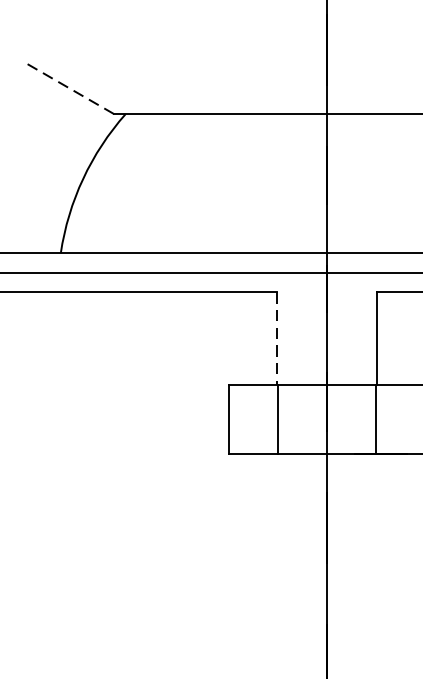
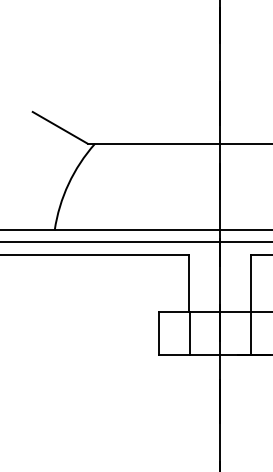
line: (70, 87) -> (60, 127), dashed -> solid
line: (277, 338) -> (189, 283), dashed -> solid

